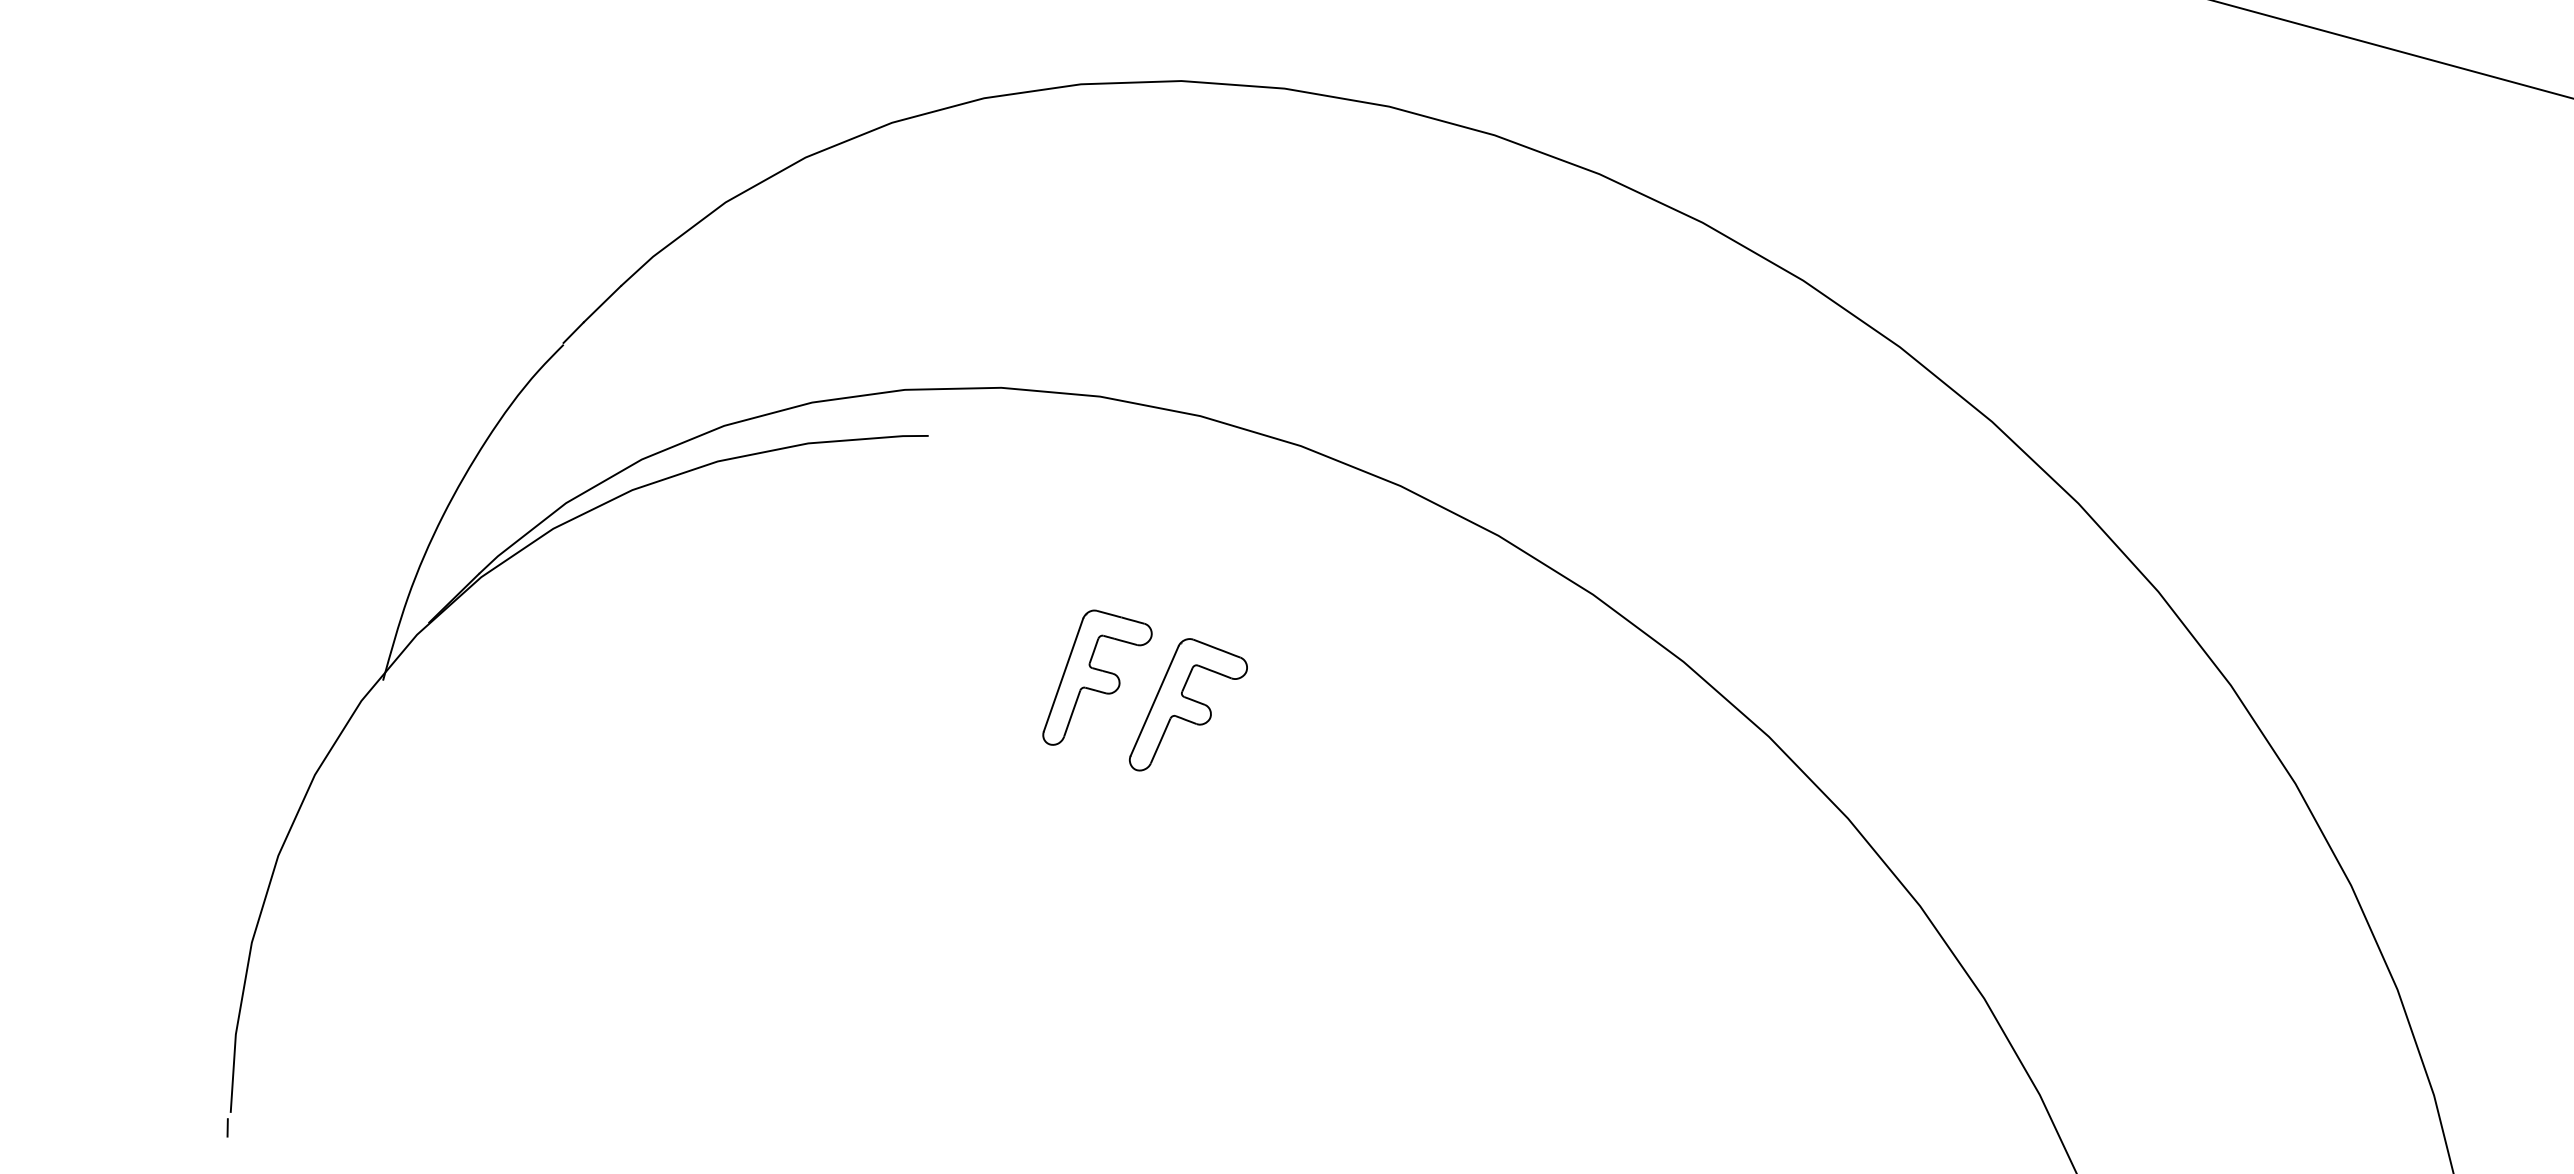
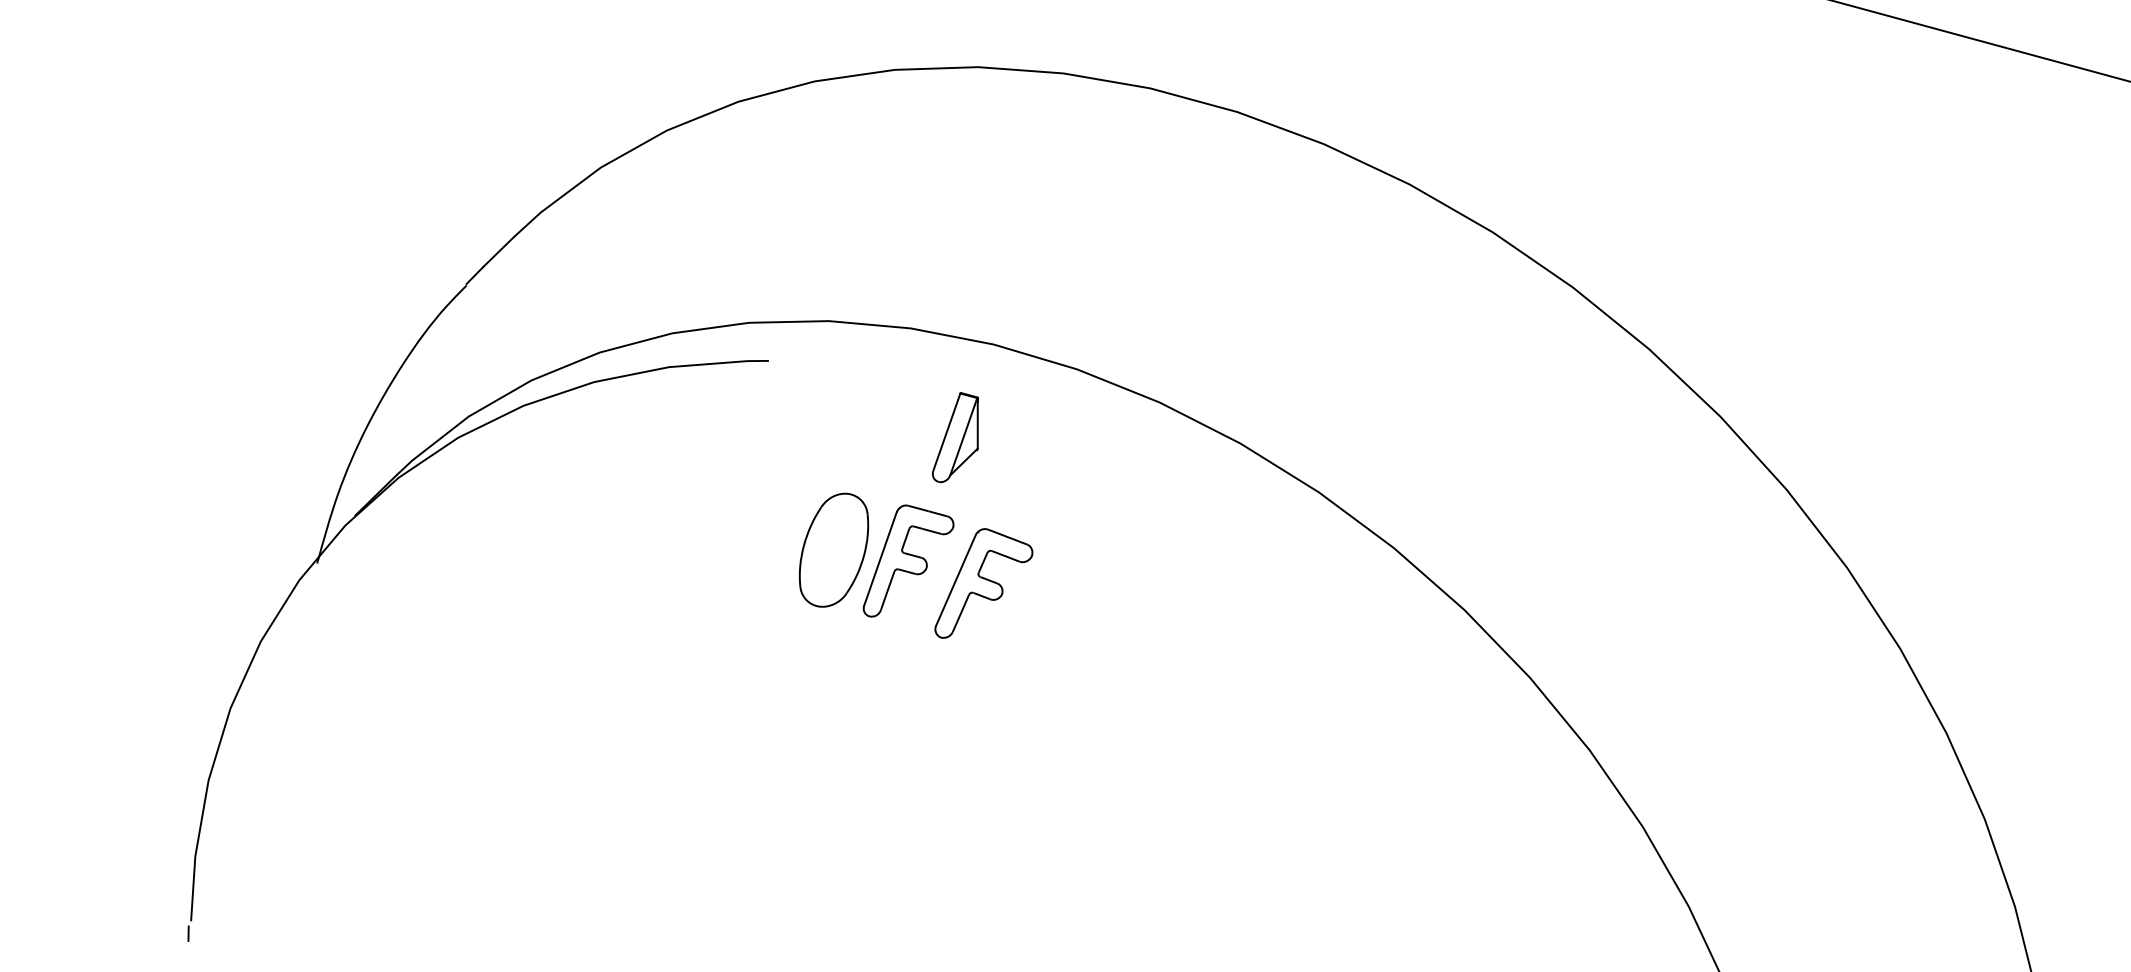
part: (1154, 528) -> (955, 437), added
part: (1006, 663) -> (833, 549), added

